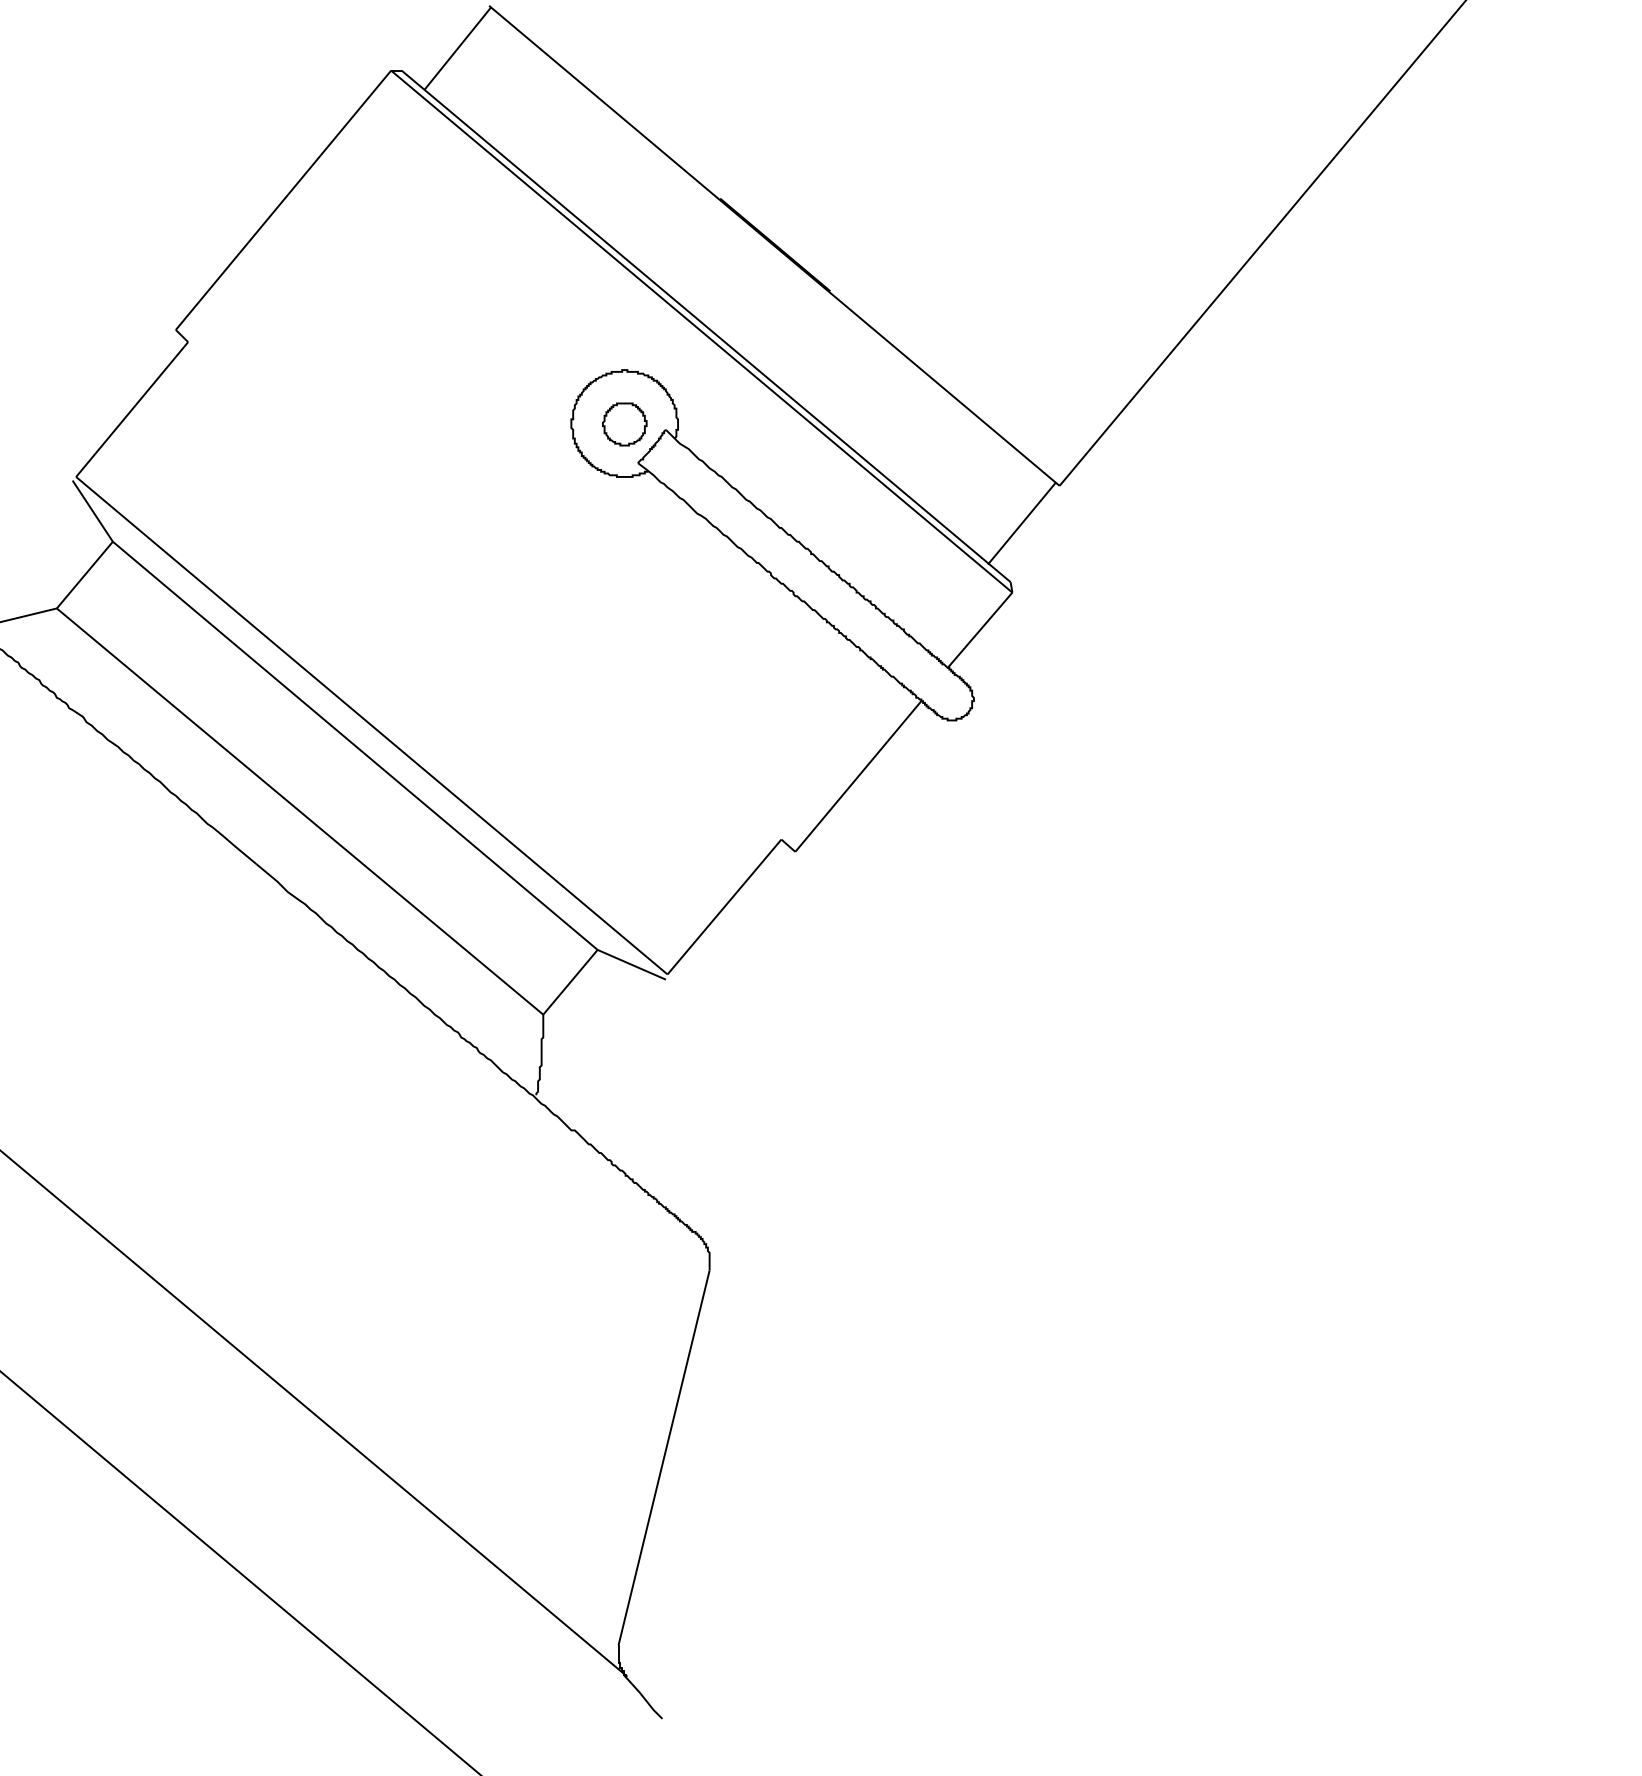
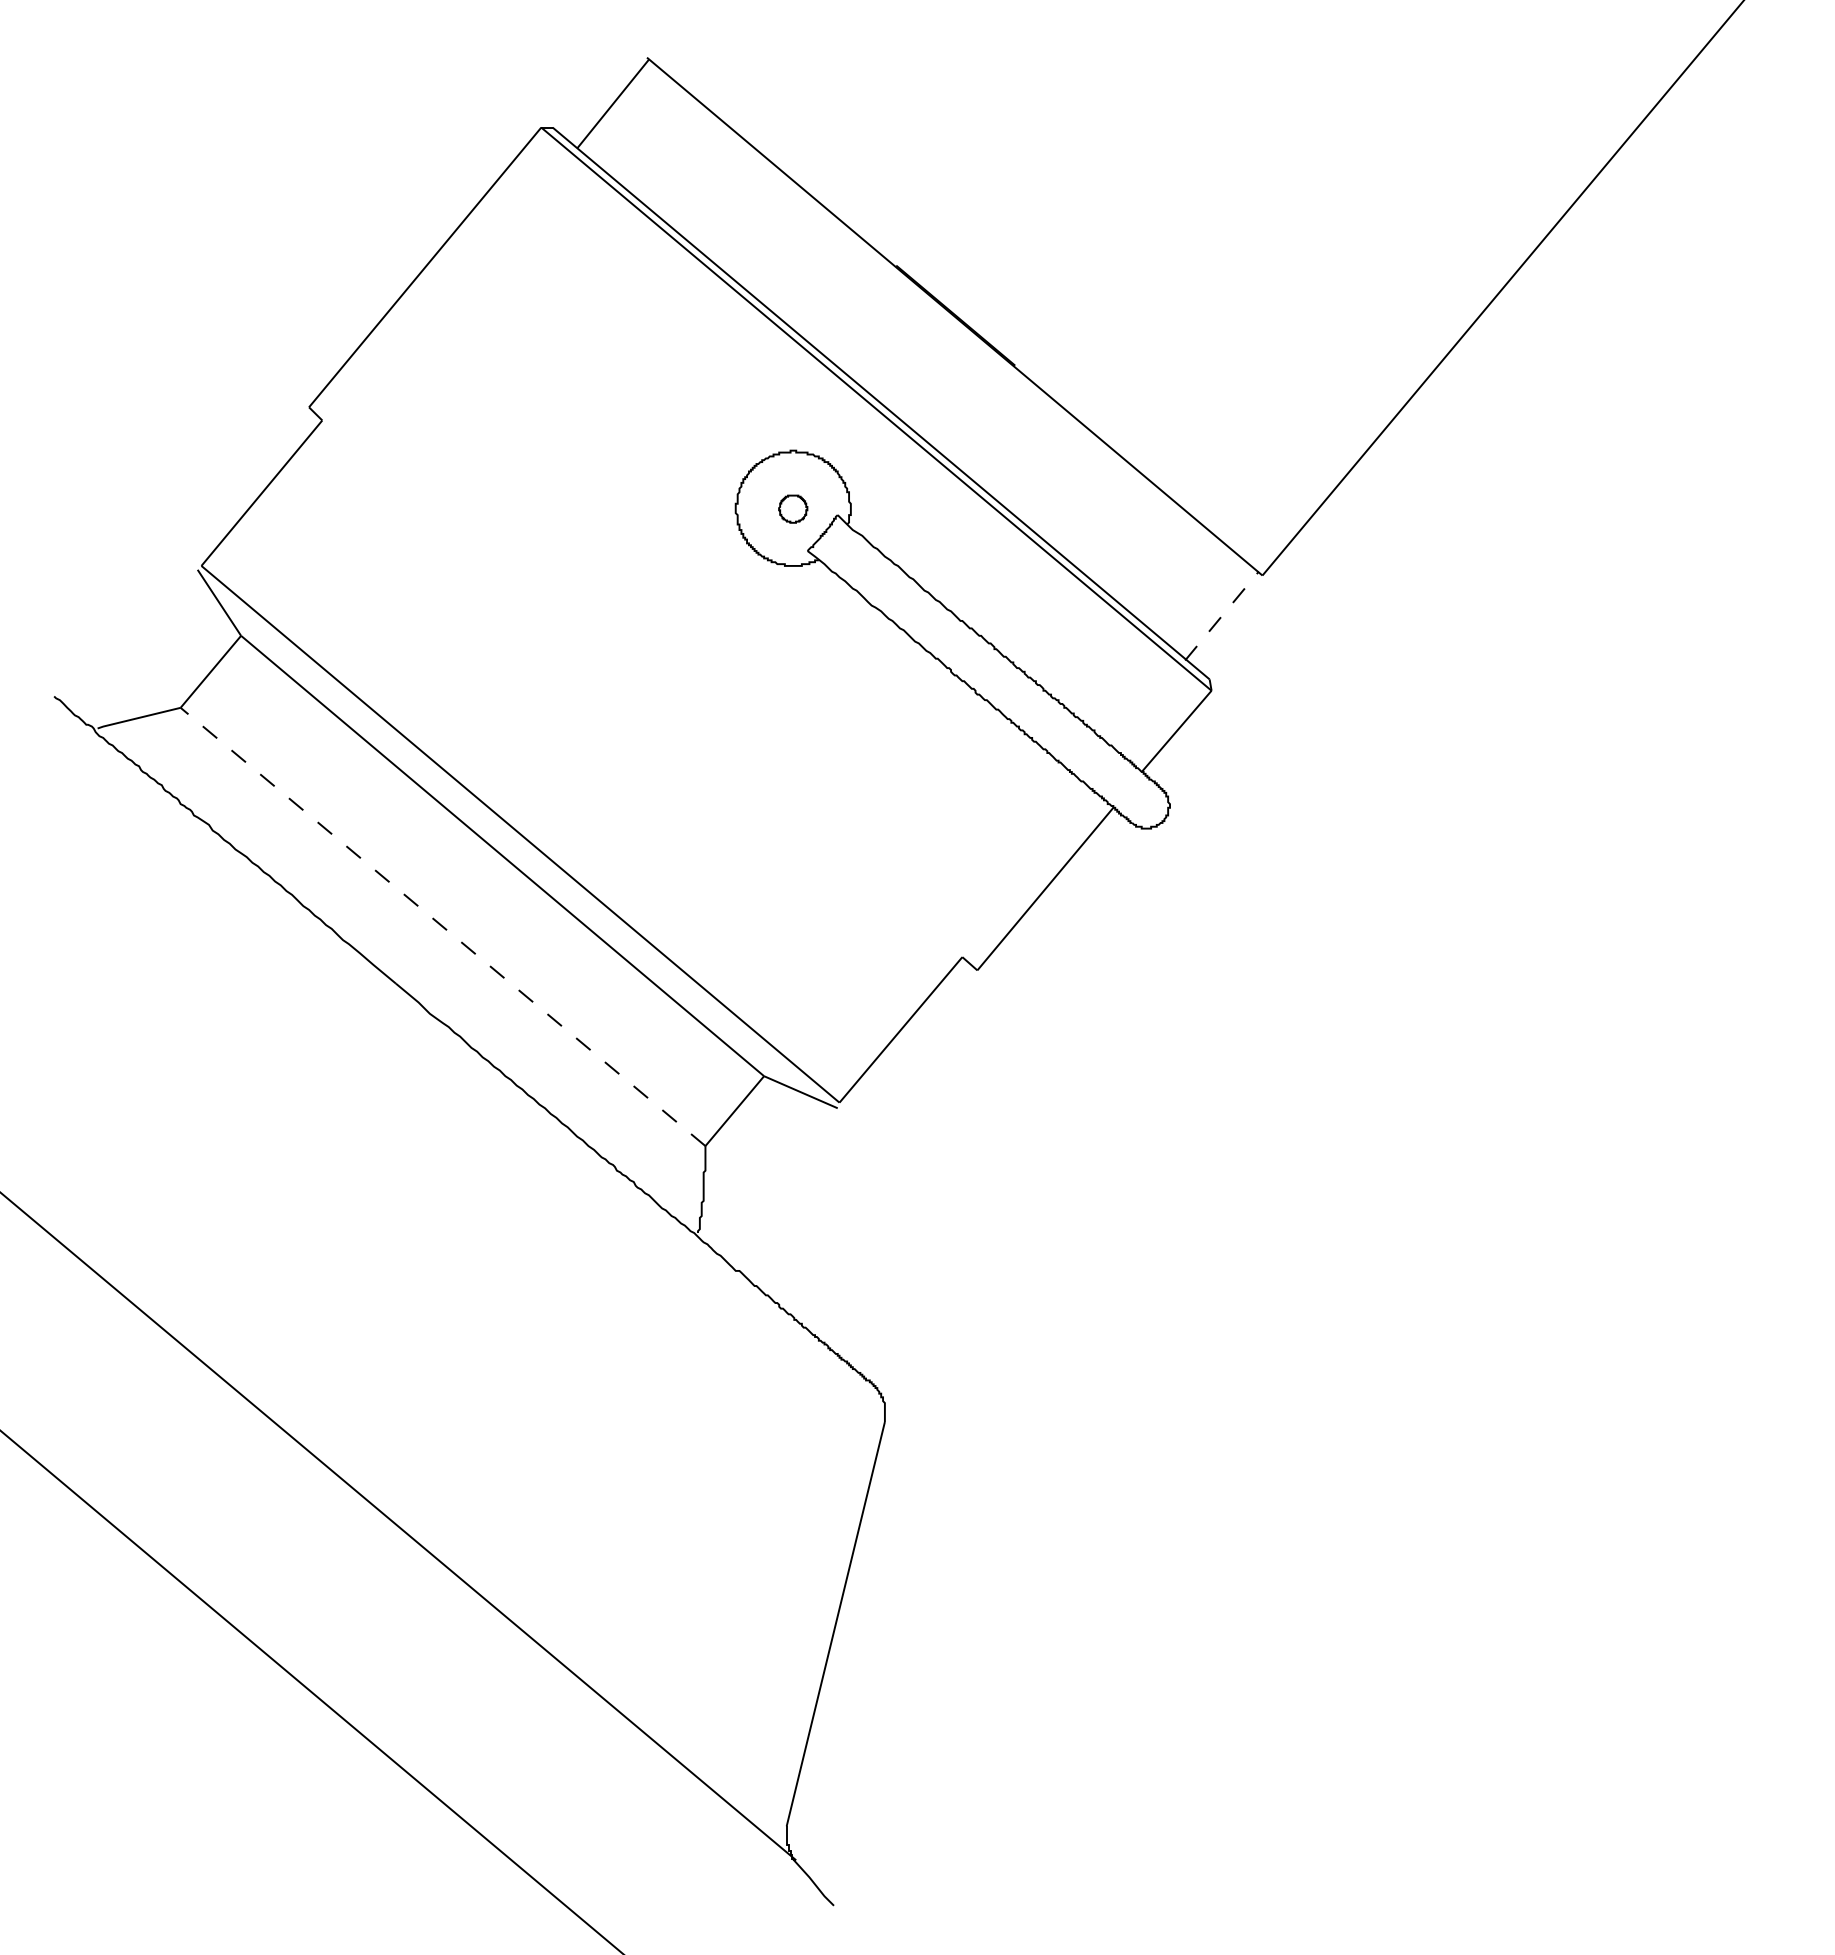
part: (623, 423) -> (792, 508), size x0.6
line: (1021, 523) -> (1221, 616), solid -> dashed
line: (300, 811) -> (443, 926), solid -> dashed

